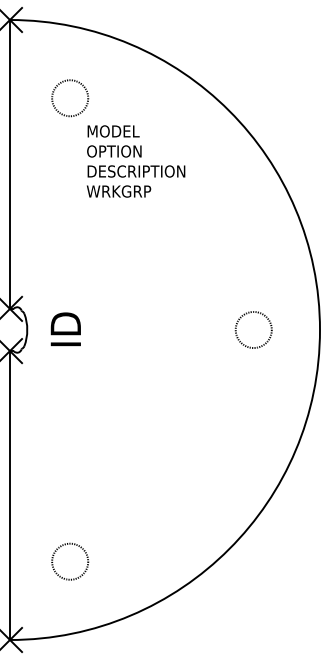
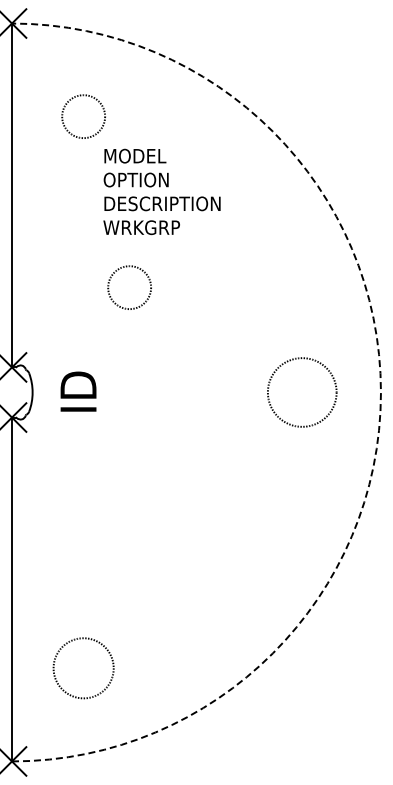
circle: (108, 241) -> (129, 287), added
circle: (253, 330) -> (301, 392), size x1.6
arc: (319, 330) -> (380, 392), solid -> dashed
circle: (70, 561) -> (83, 667), size x1.4

